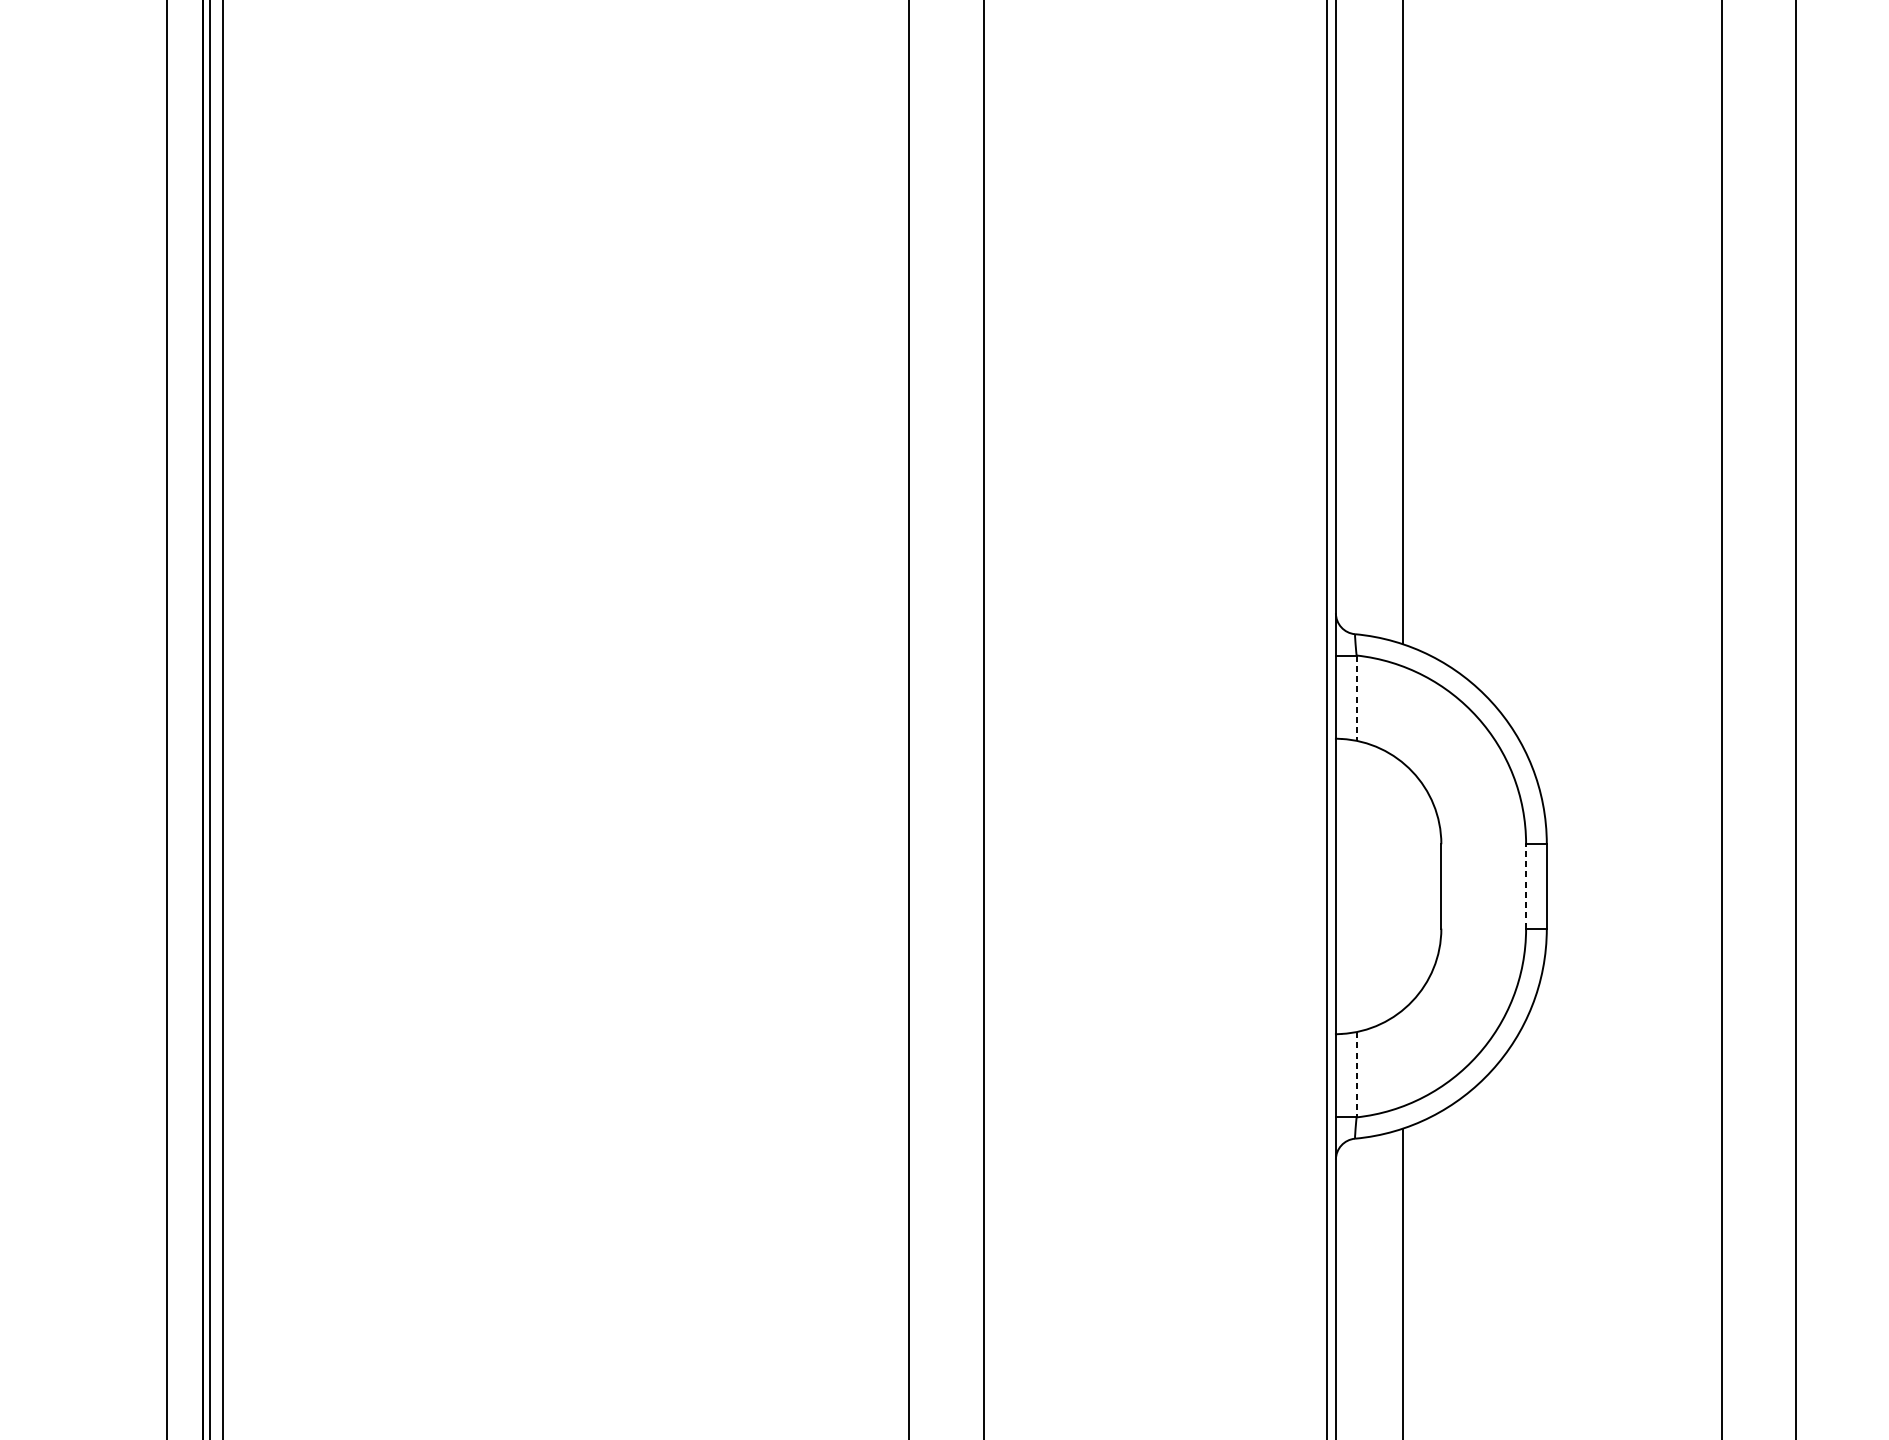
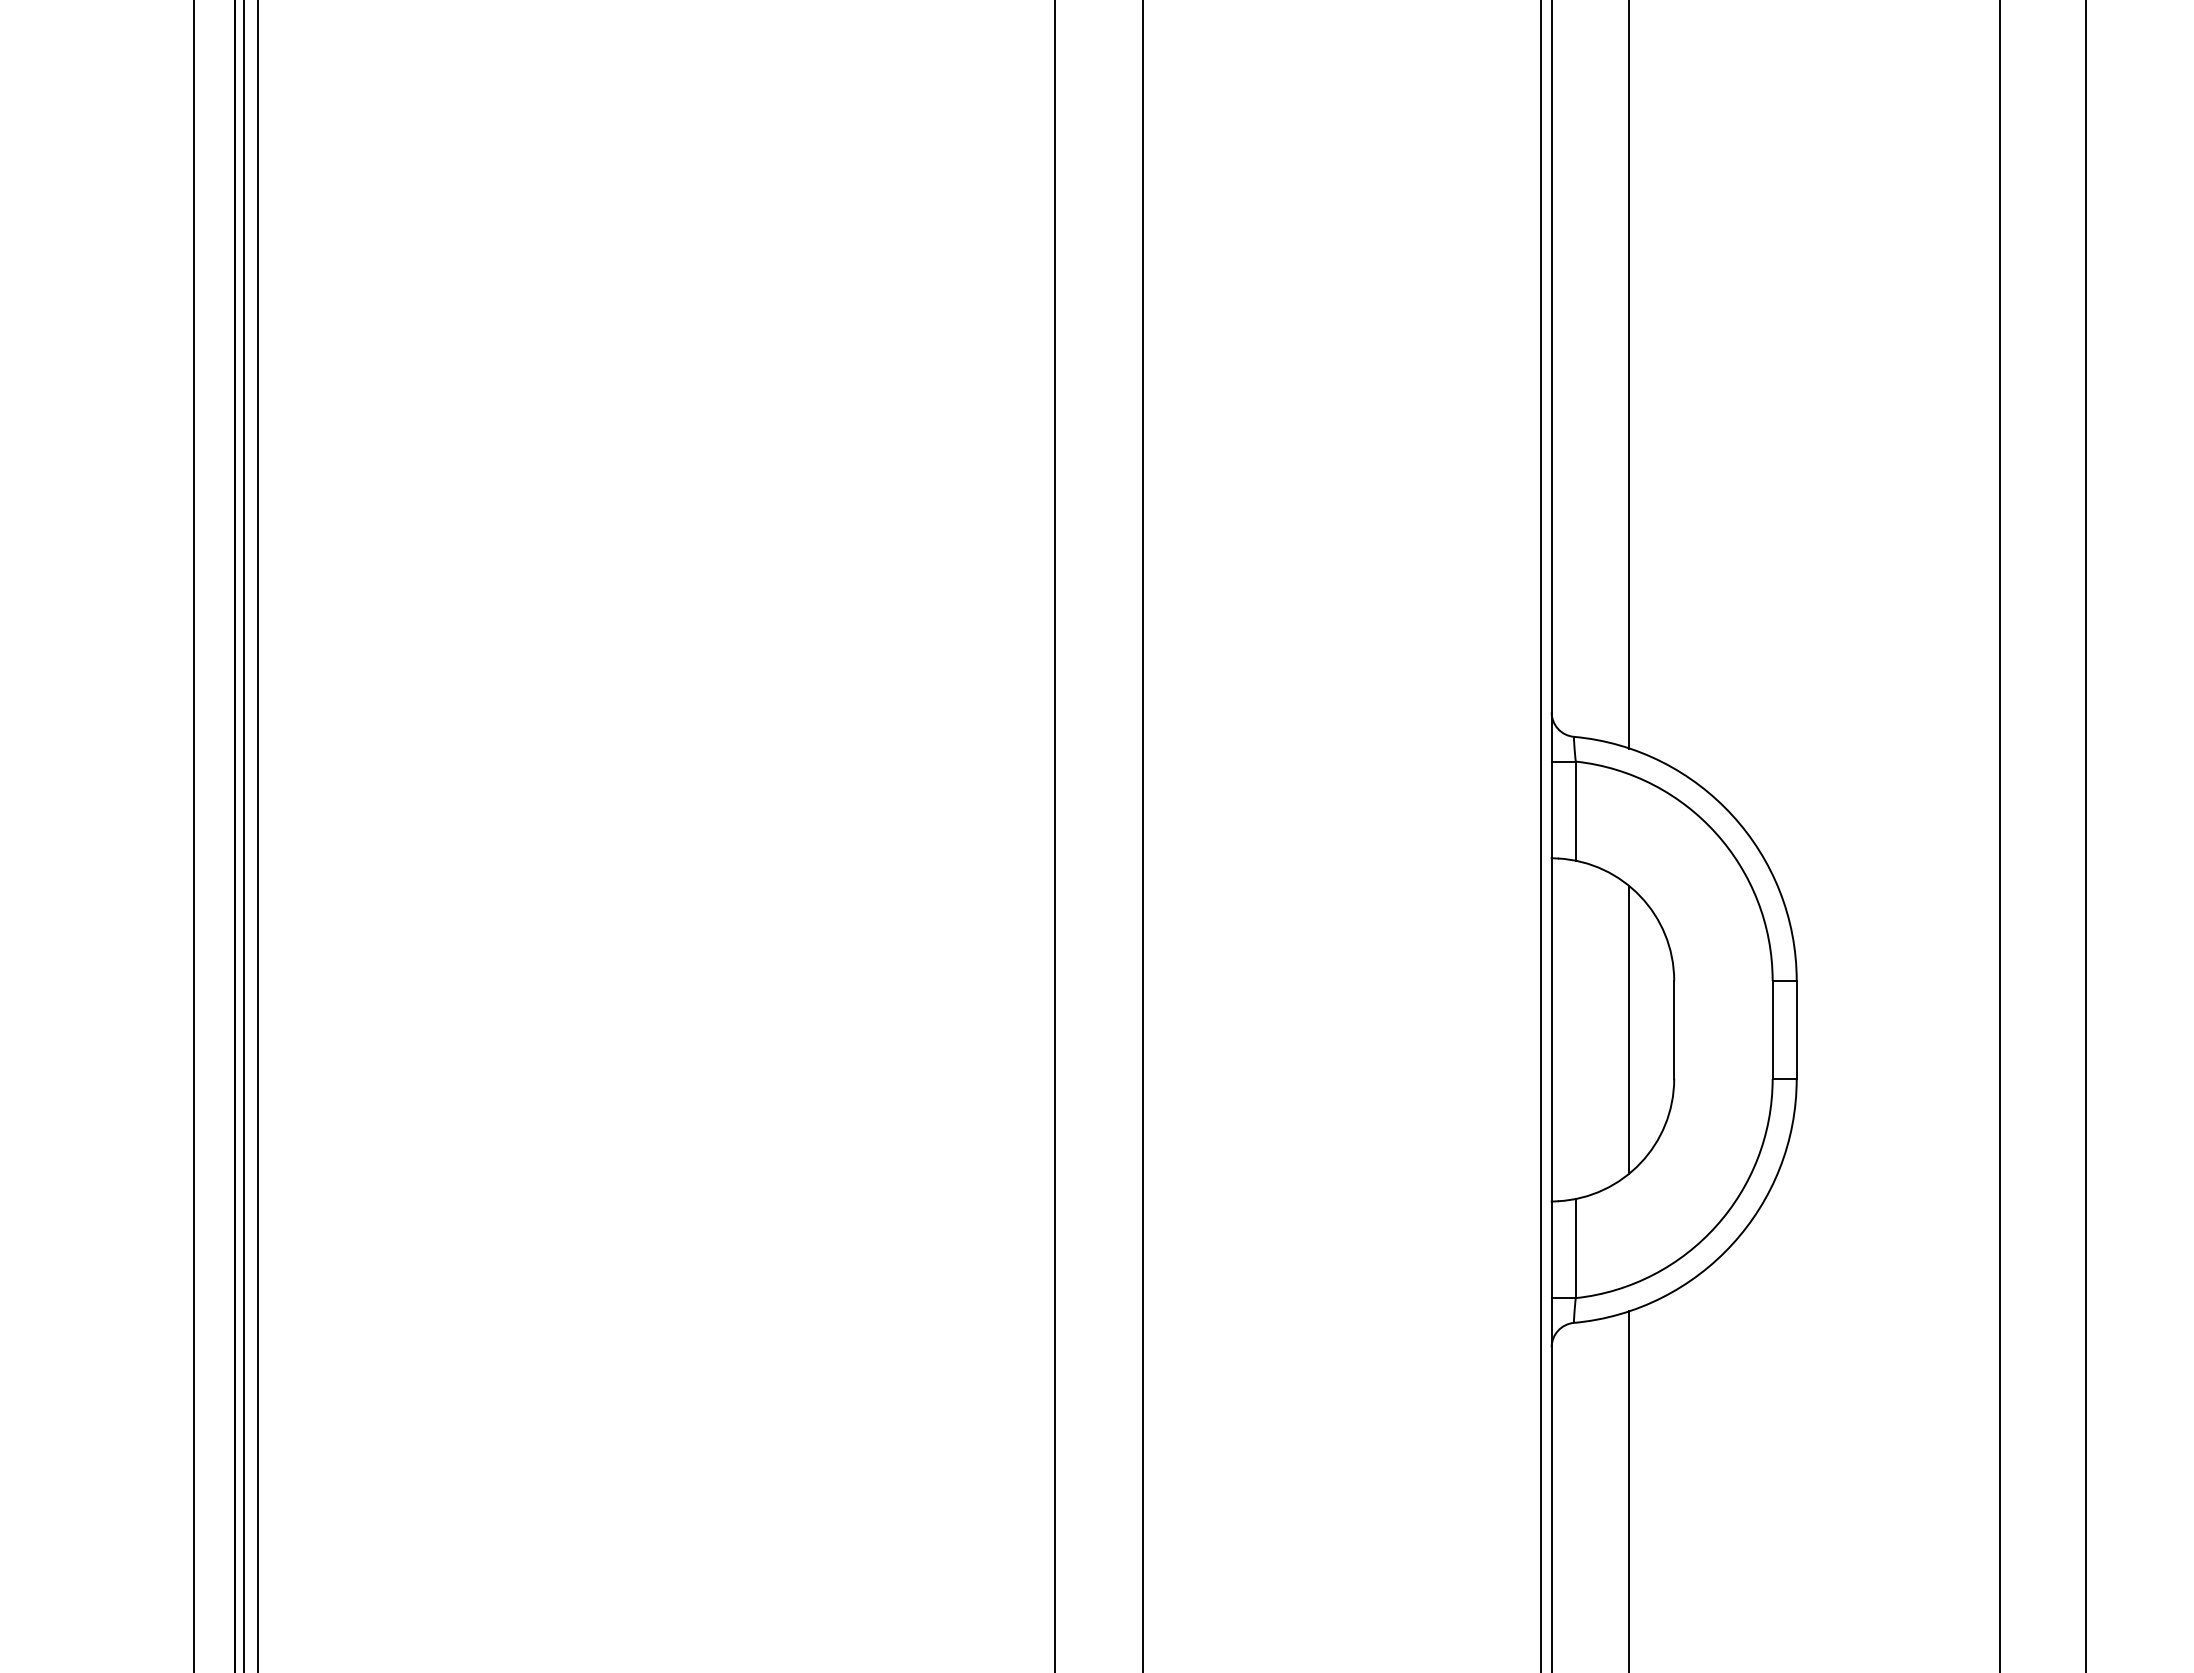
line: (1356, 698) -> (1575, 811), dashed -> solid
line: (1402, 886) -> (1629, 1029), added
line: (1525, 886) -> (1772, 1029), dashed -> solid
line: (1356, 1074) -> (1575, 1248), dashed -> solid

